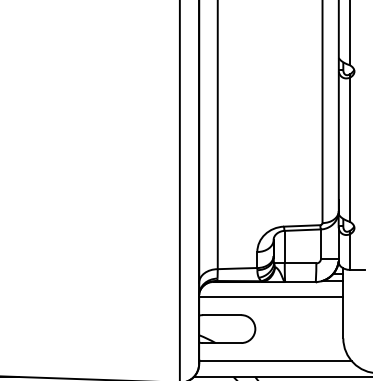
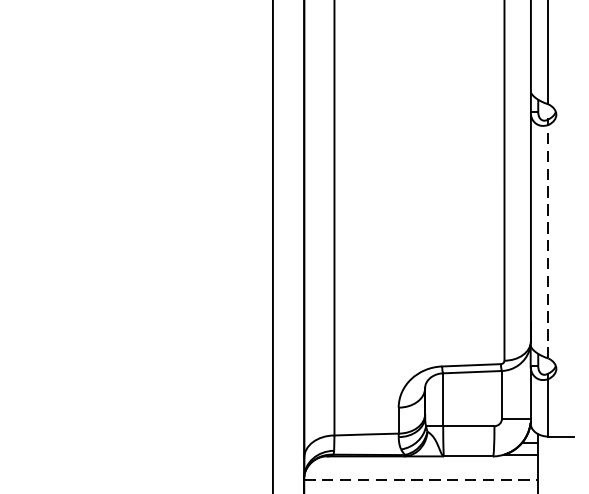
line: (349, 149) -> (548, 241), solid -> dashed
line: (271, 296) -> (421, 479), solid -> dashed

